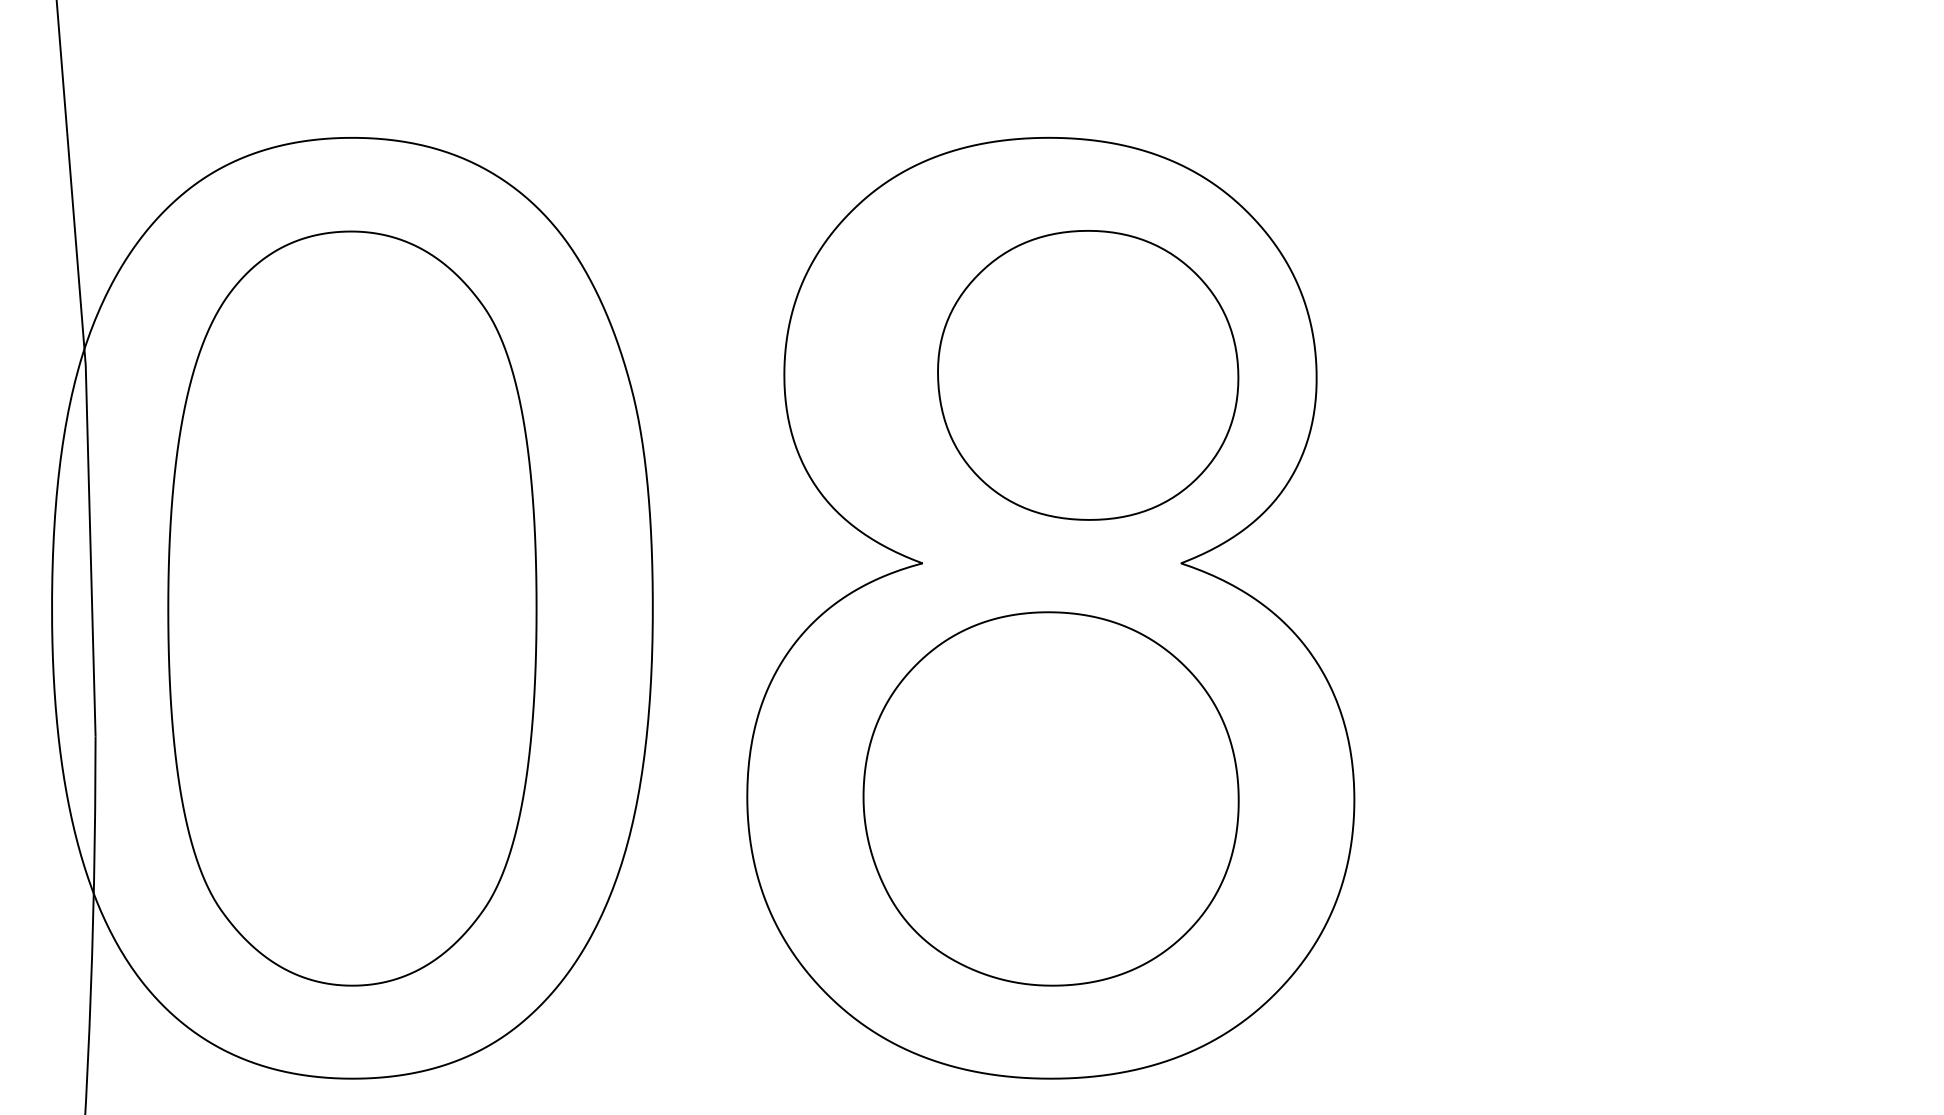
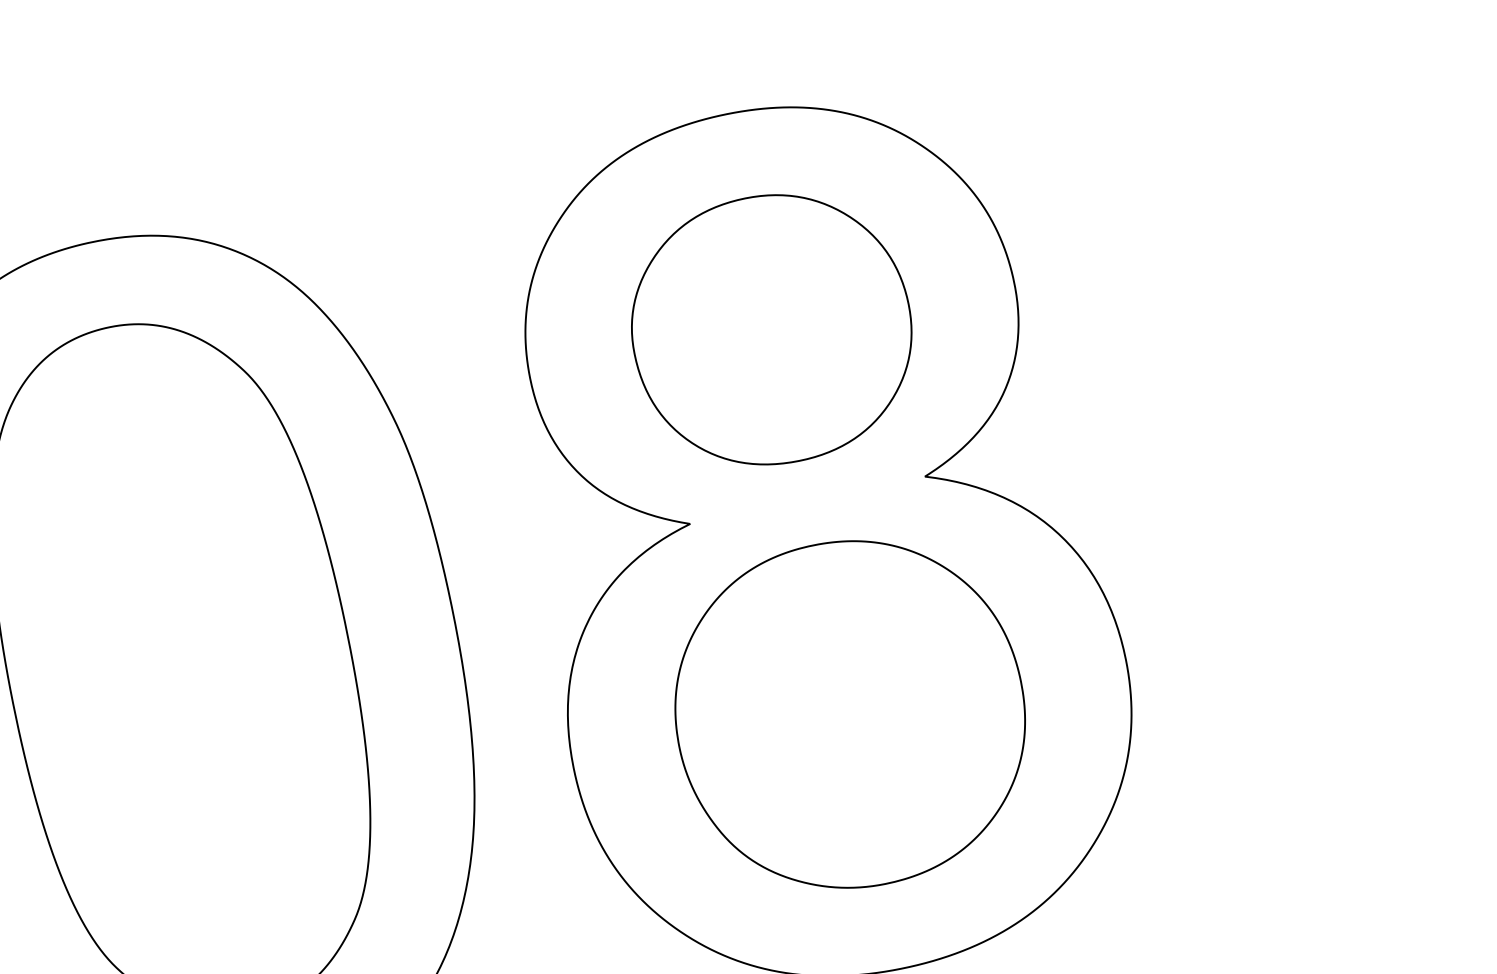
part: (1088, 375) -> (772, 329), moved

